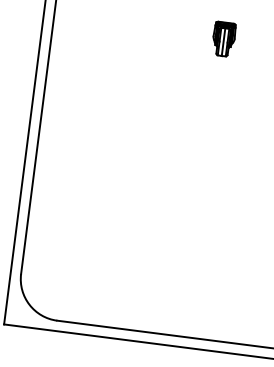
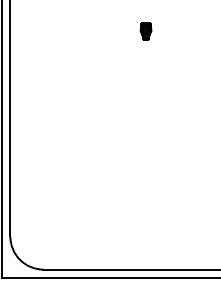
part: (223, 38) -> (145, 31), size x0.62

